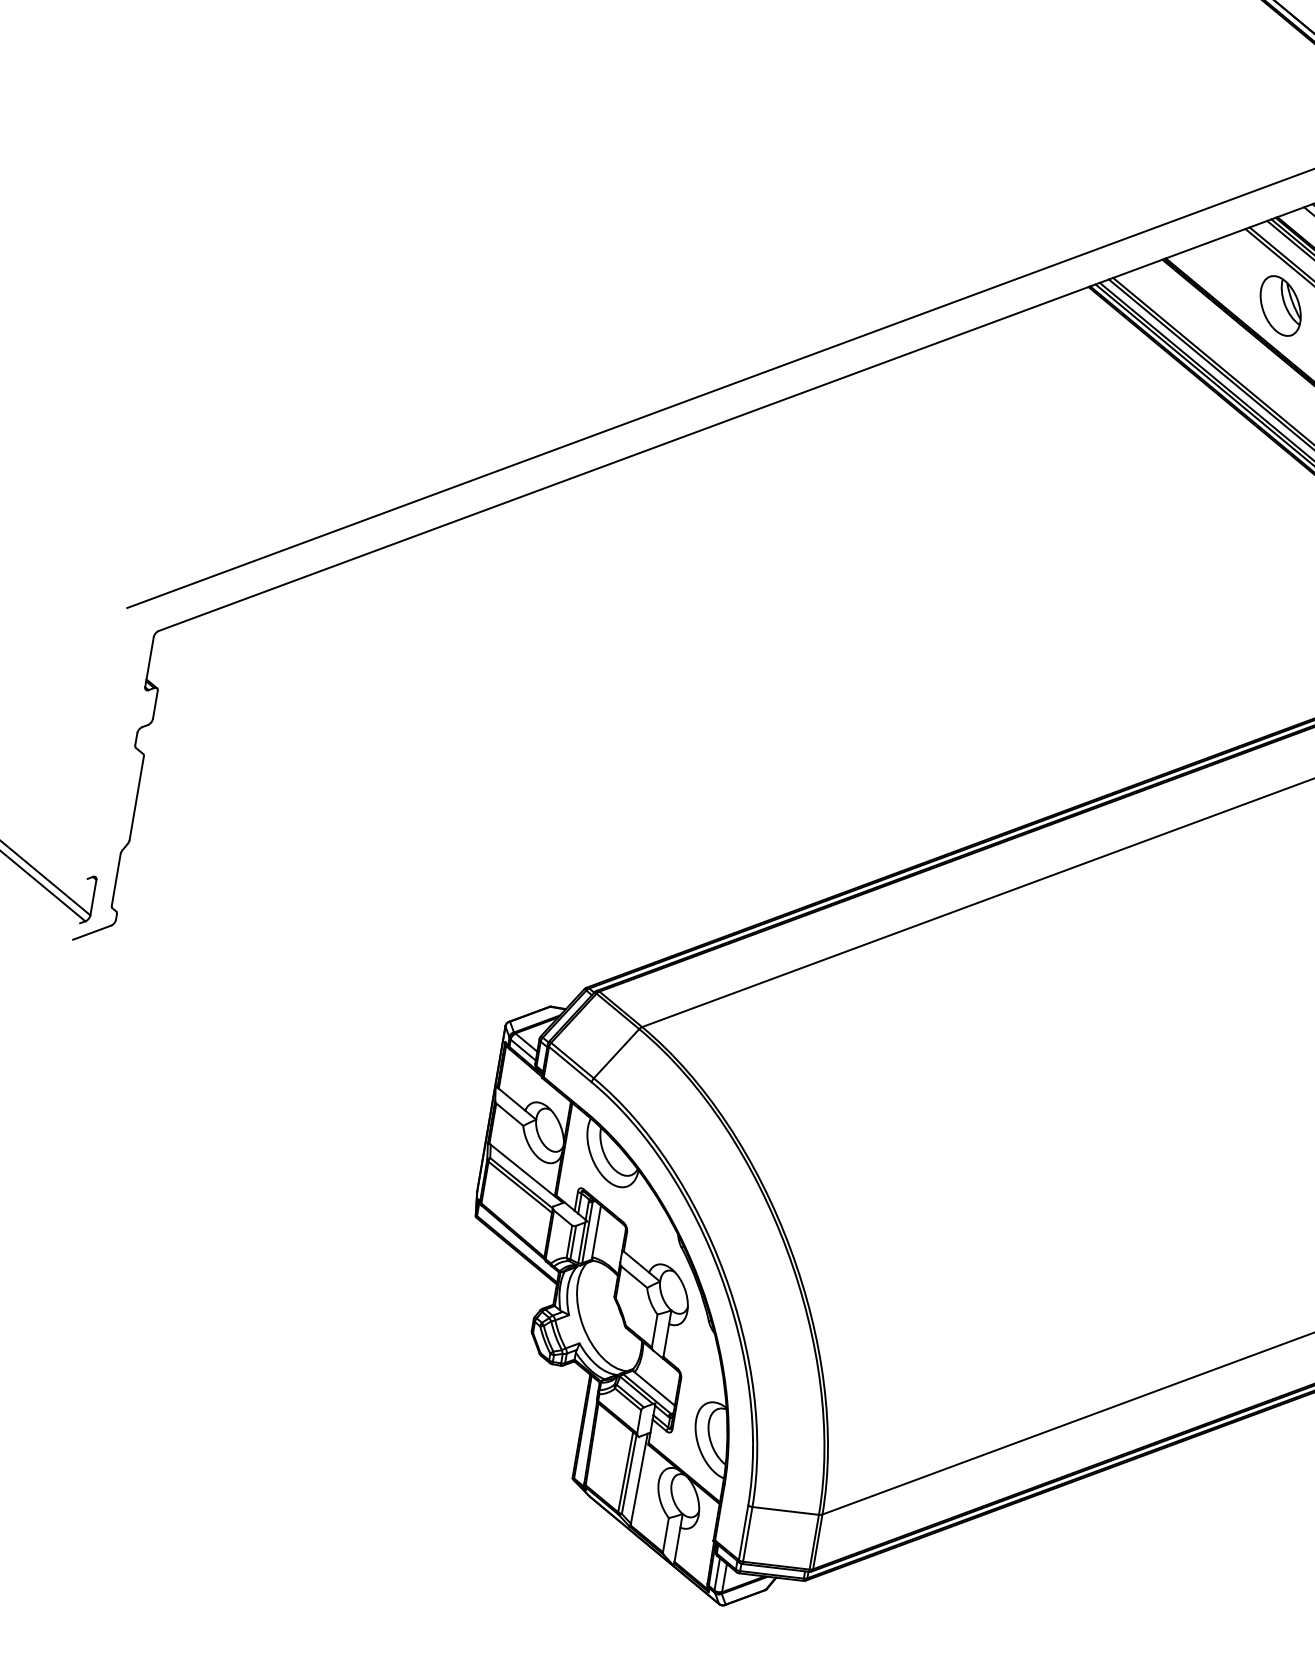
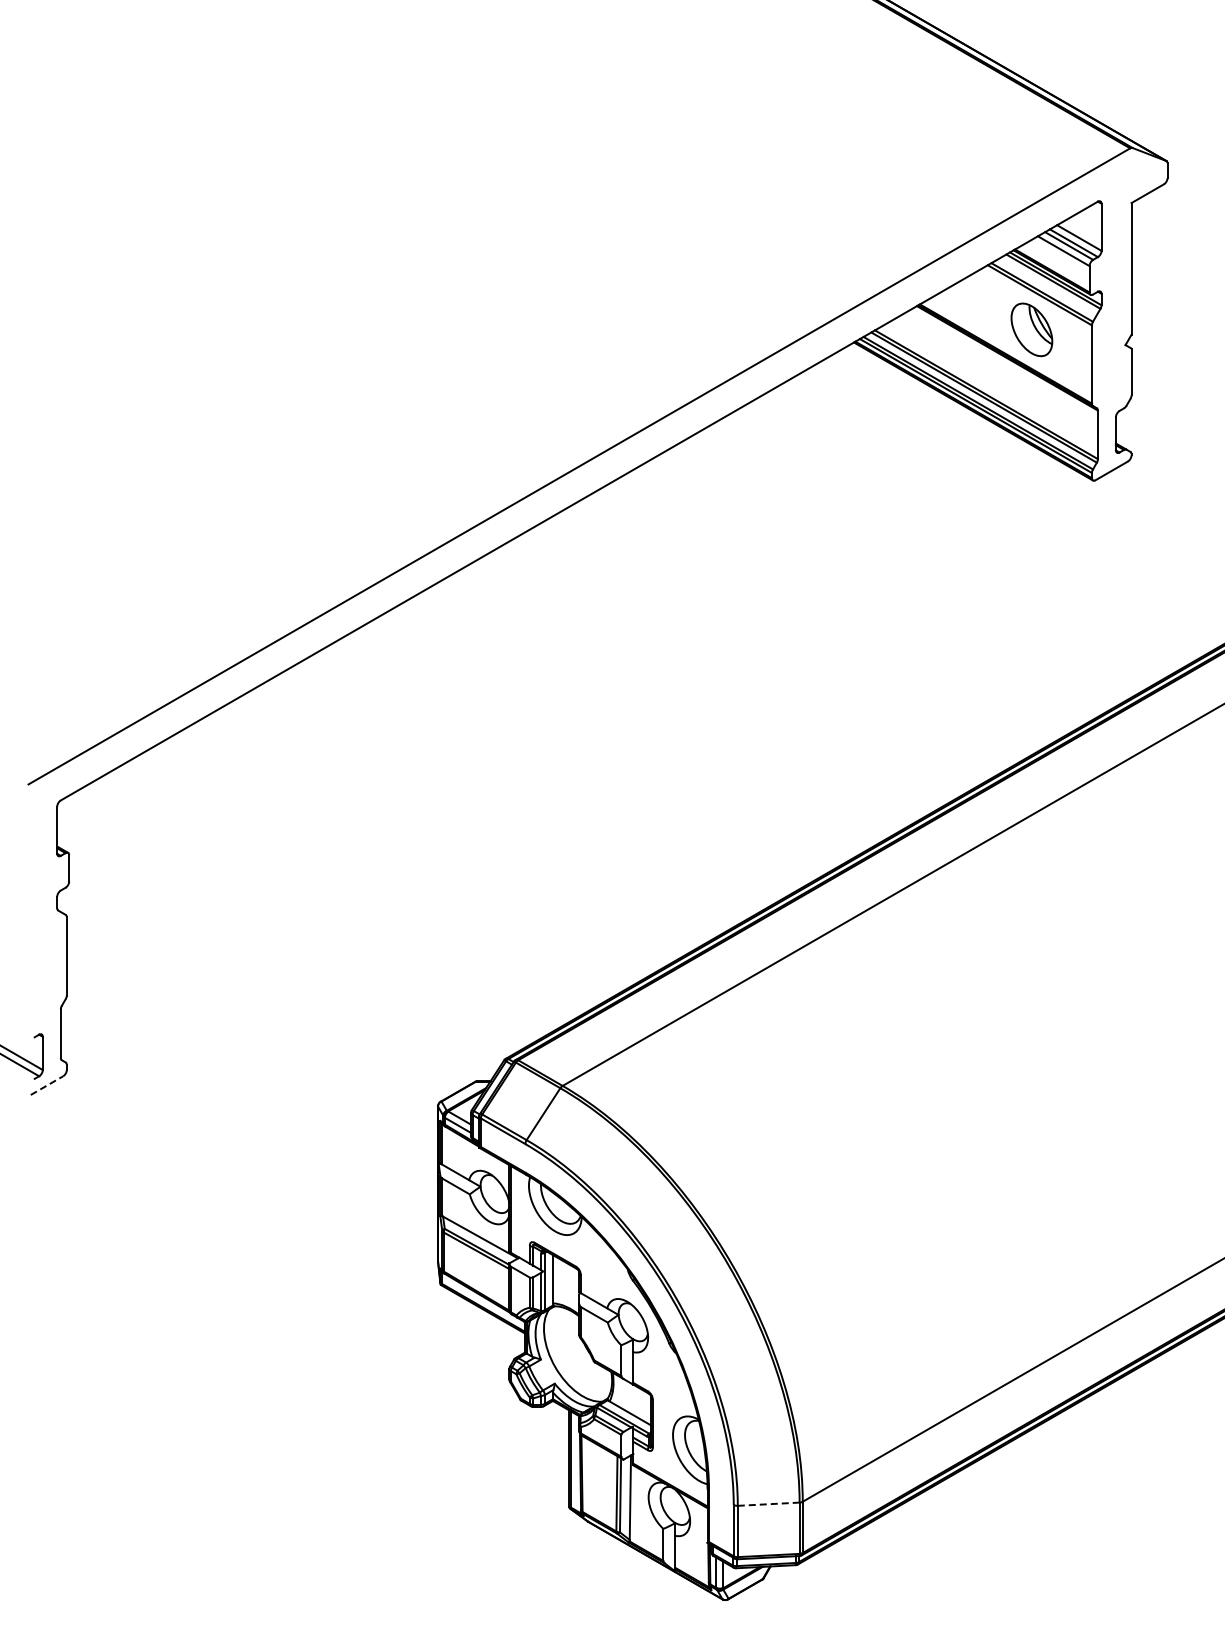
line: (92, 932) -> (47, 1085), solid -> dashed
line: (785, 1511) -> (768, 1504), solid -> dashed

